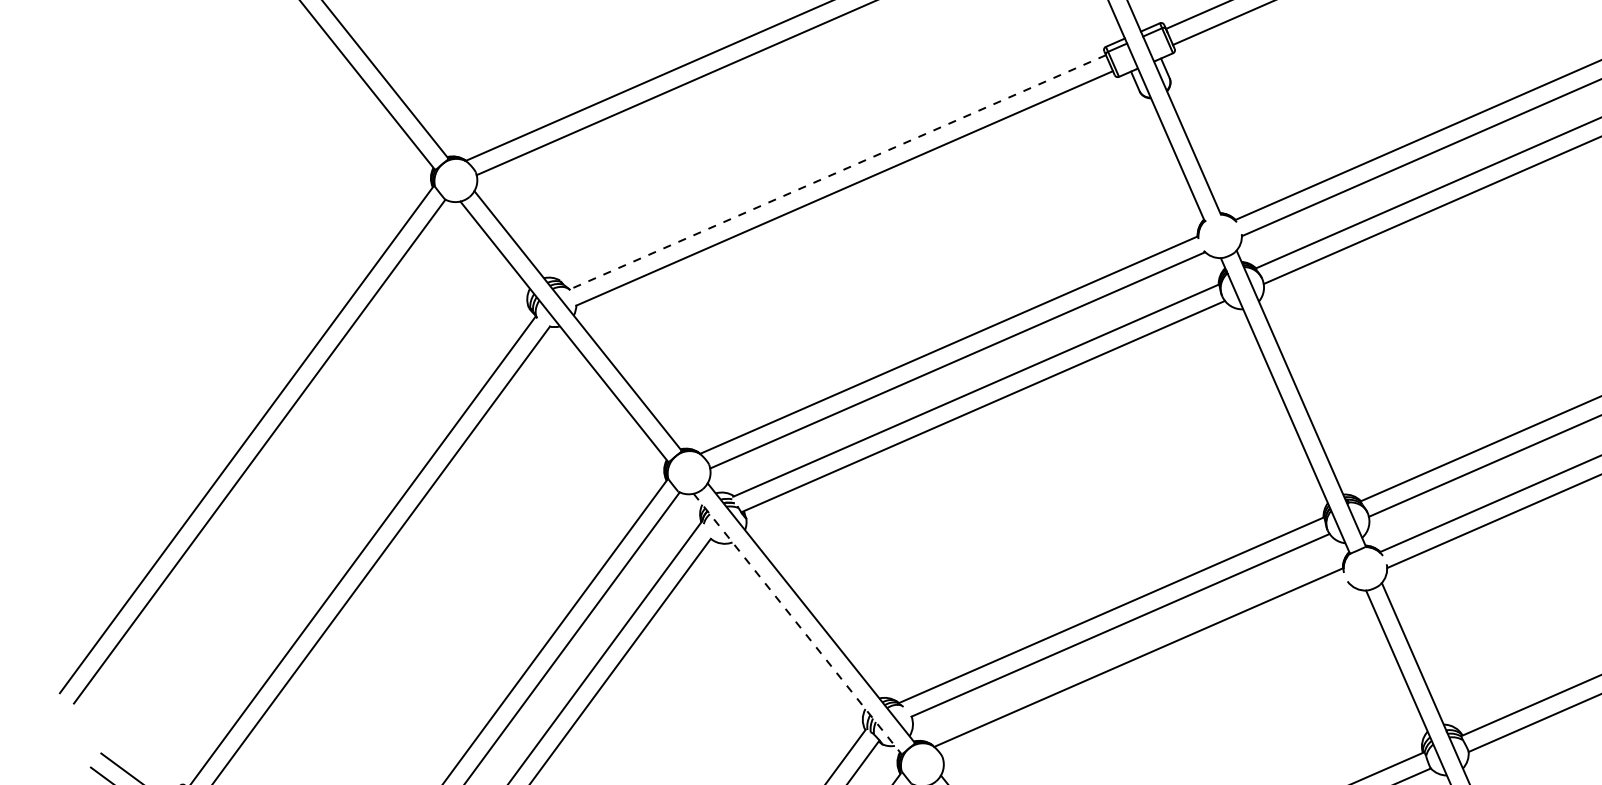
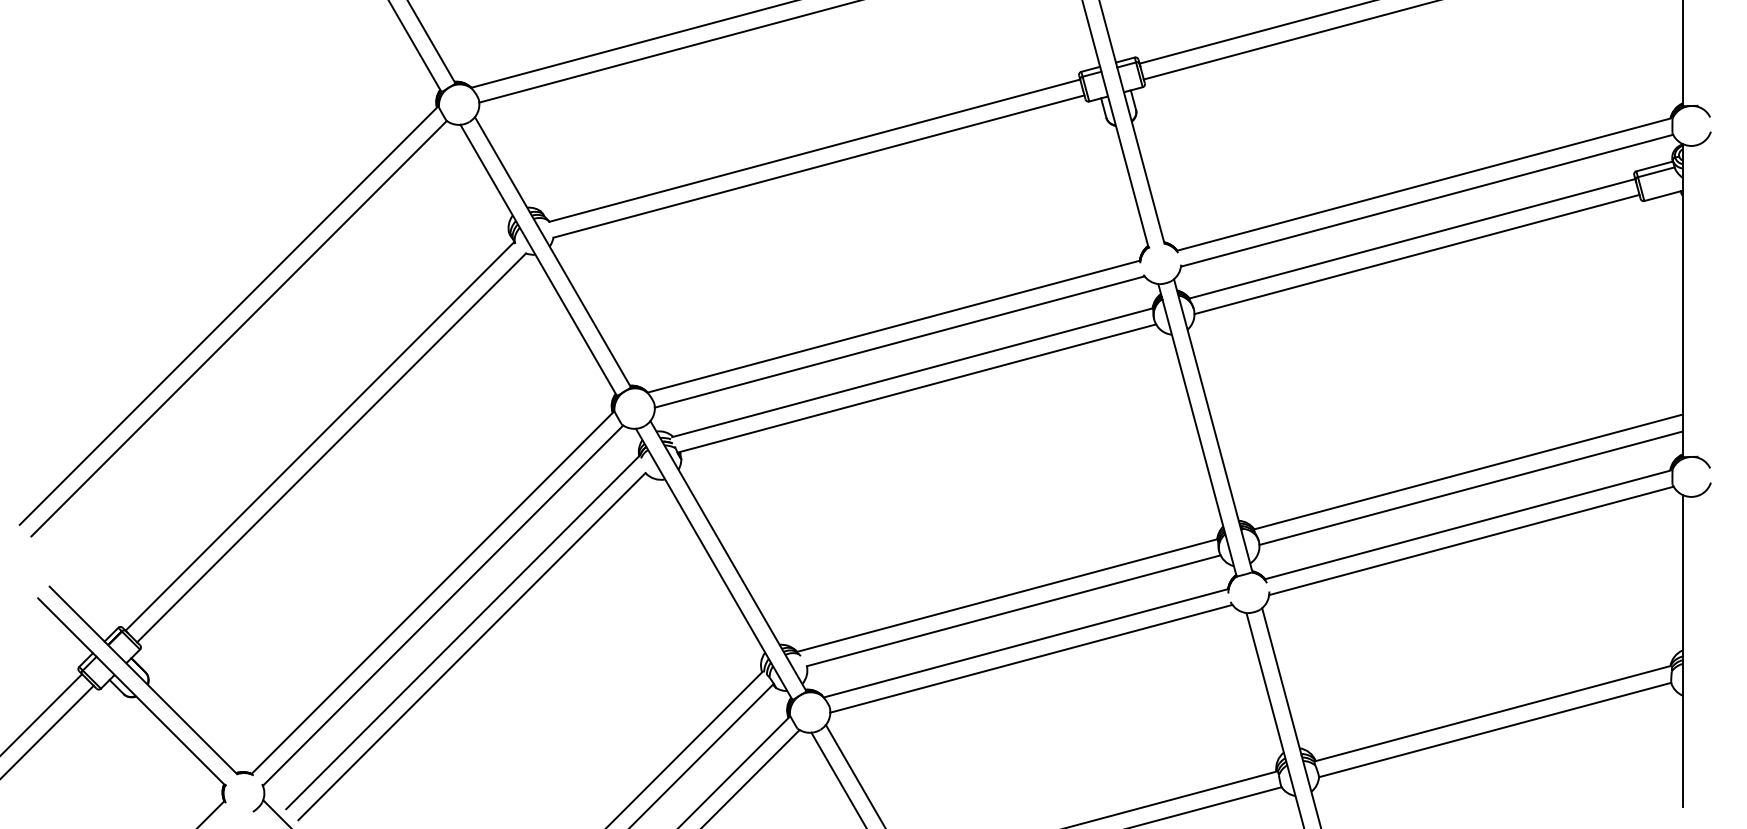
line: (837, 172) -> (814, 150), dashed -> solid
line: (798, 624) -> (714, 564), dashed -> solid
line: (1146, 672) -> (1031, 658), added

